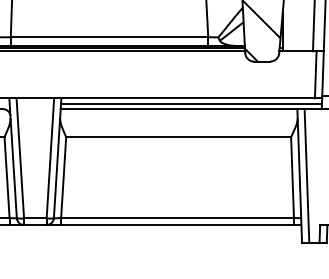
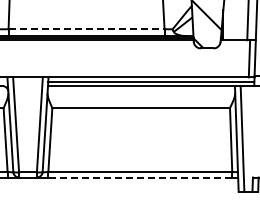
line: (109, 37) -> (86, 29), solid -> dashed
line: (177, 224) -> (140, 177), solid -> dashed

